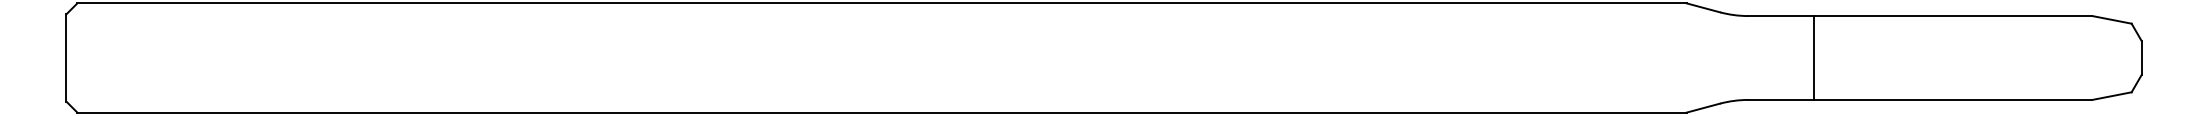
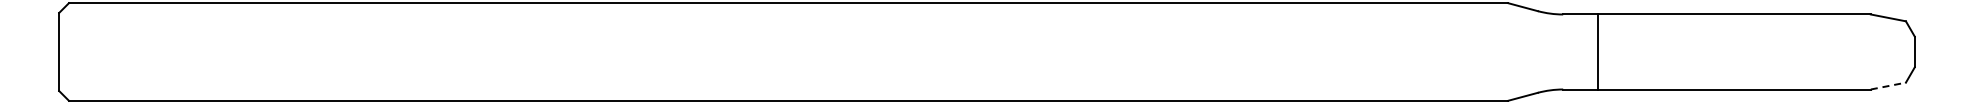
line: (1813, 57) -> (1597, 51), moved
line: (2112, 96) -> (1888, 86), solid -> dashed

